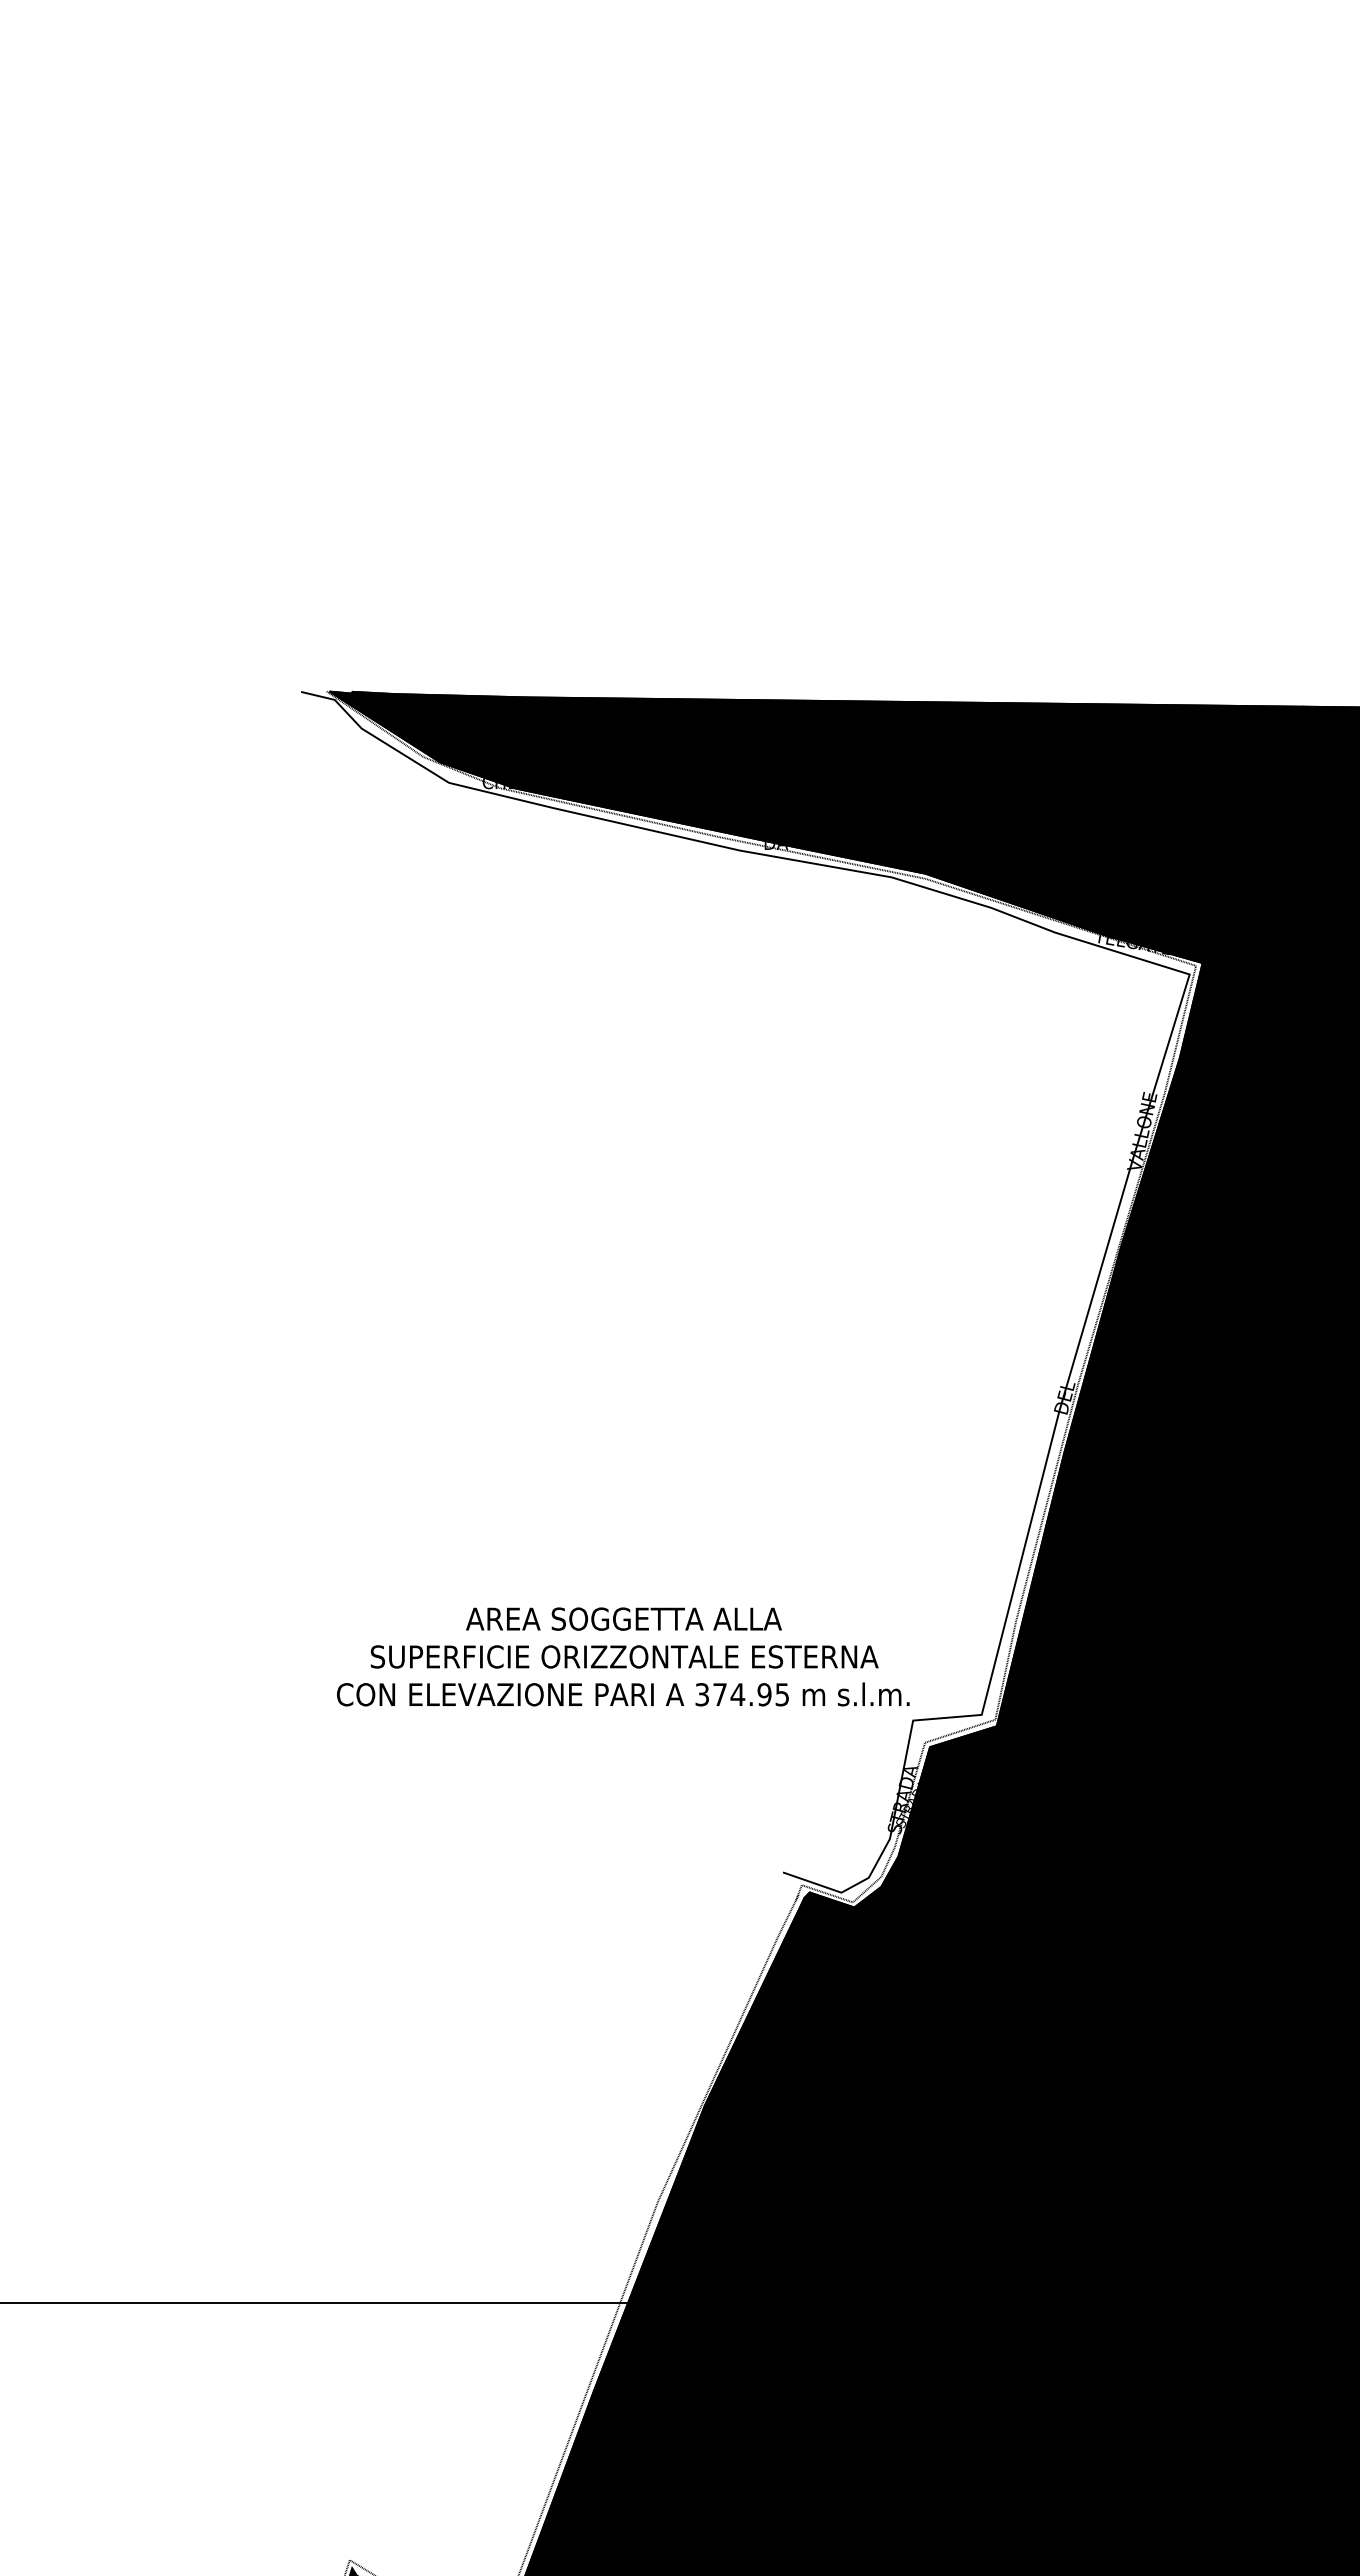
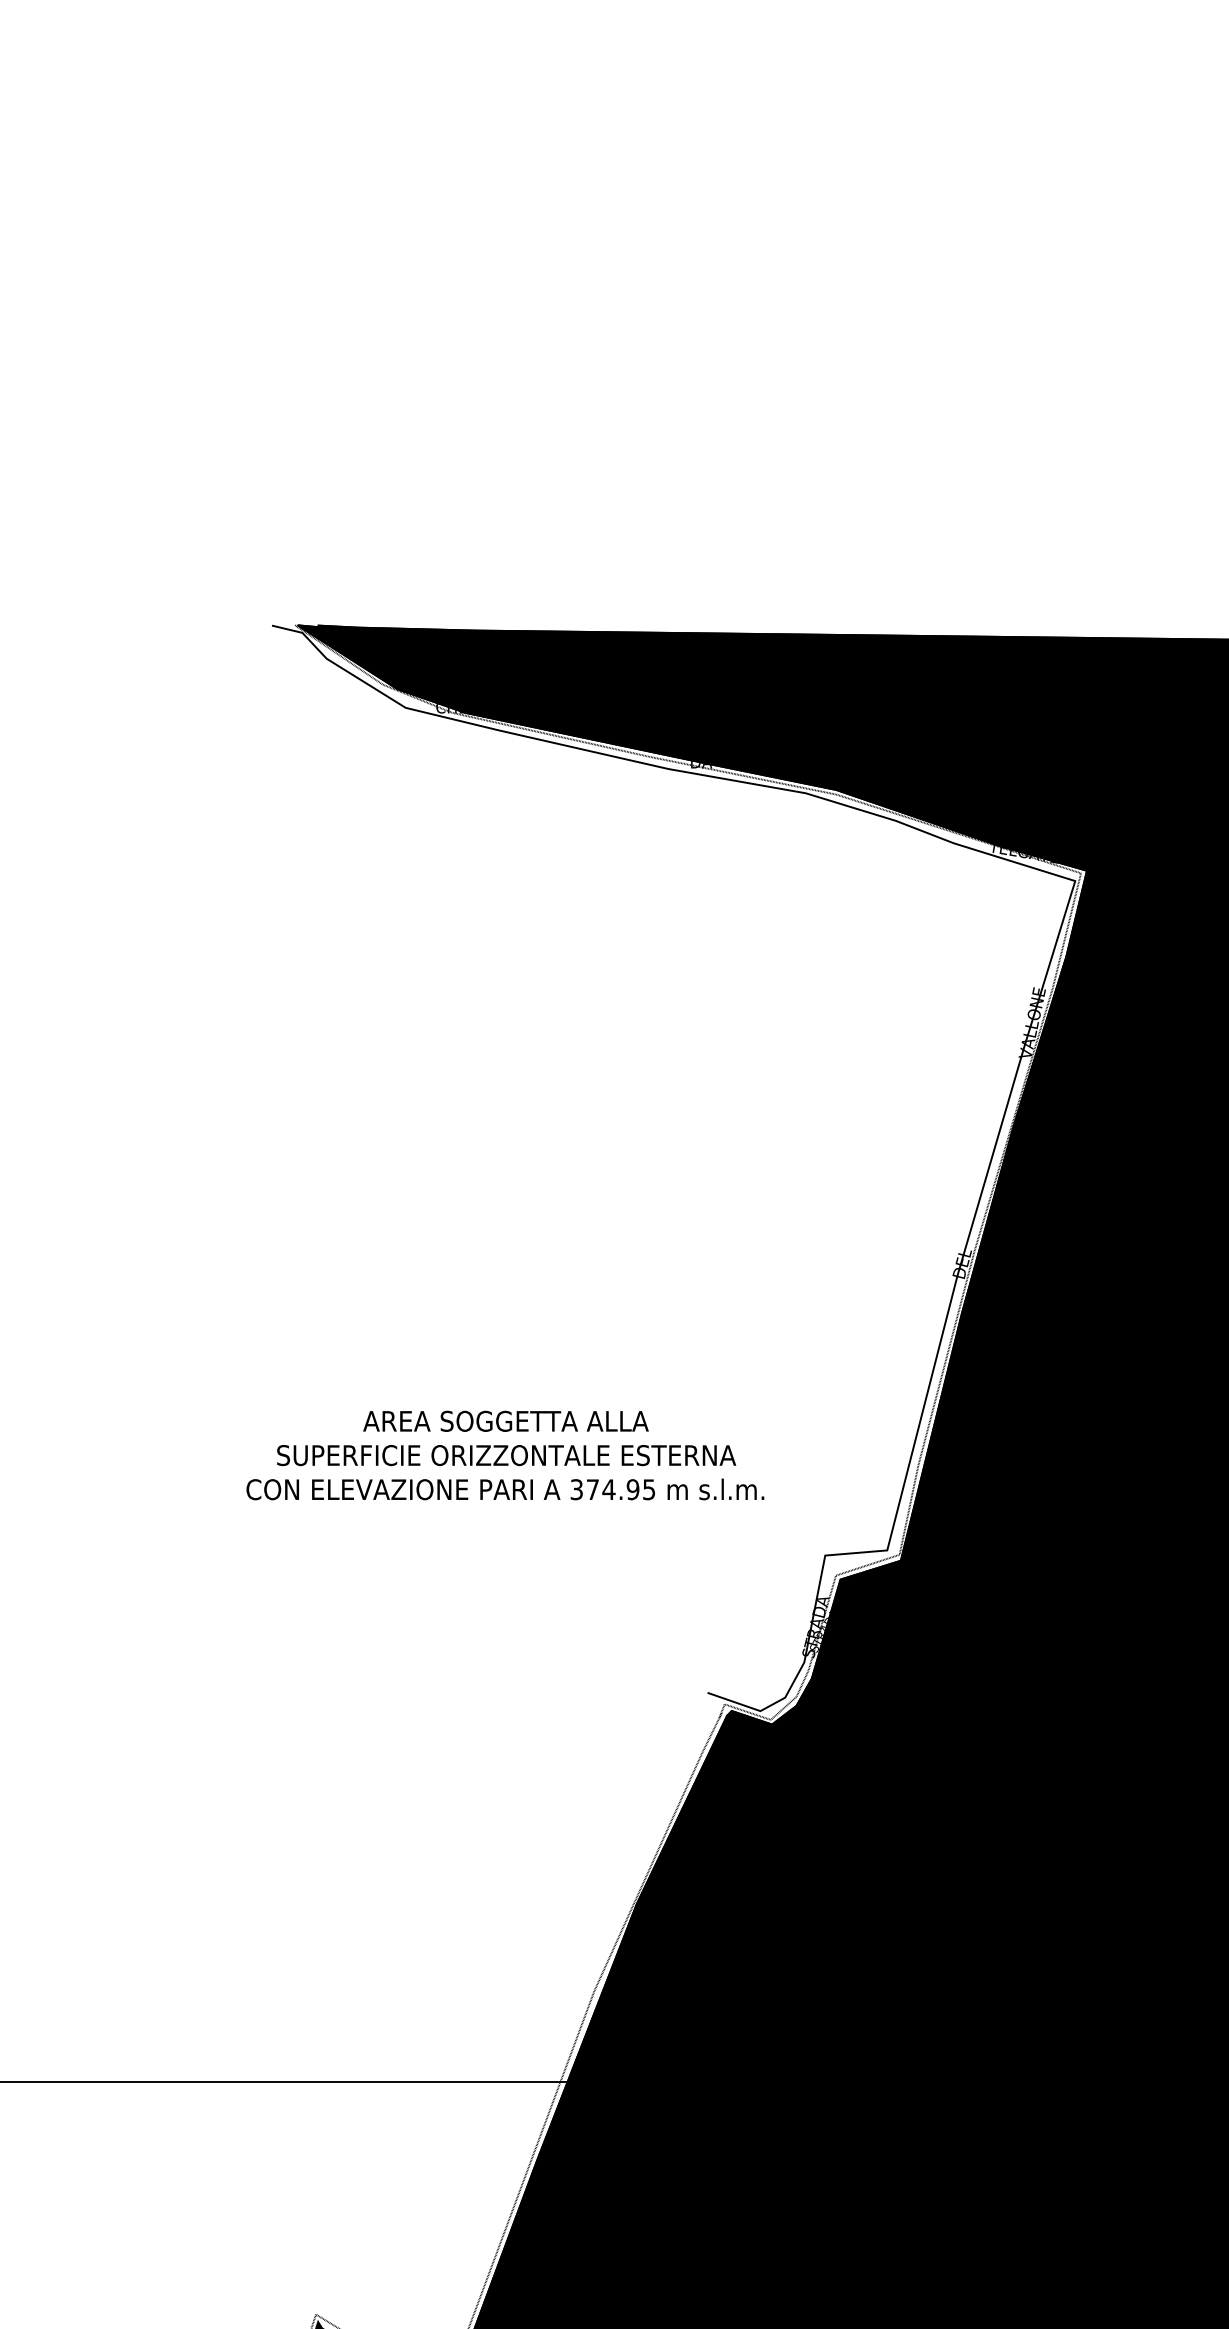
text: (623, 1656) -> (505, 1455), moved

